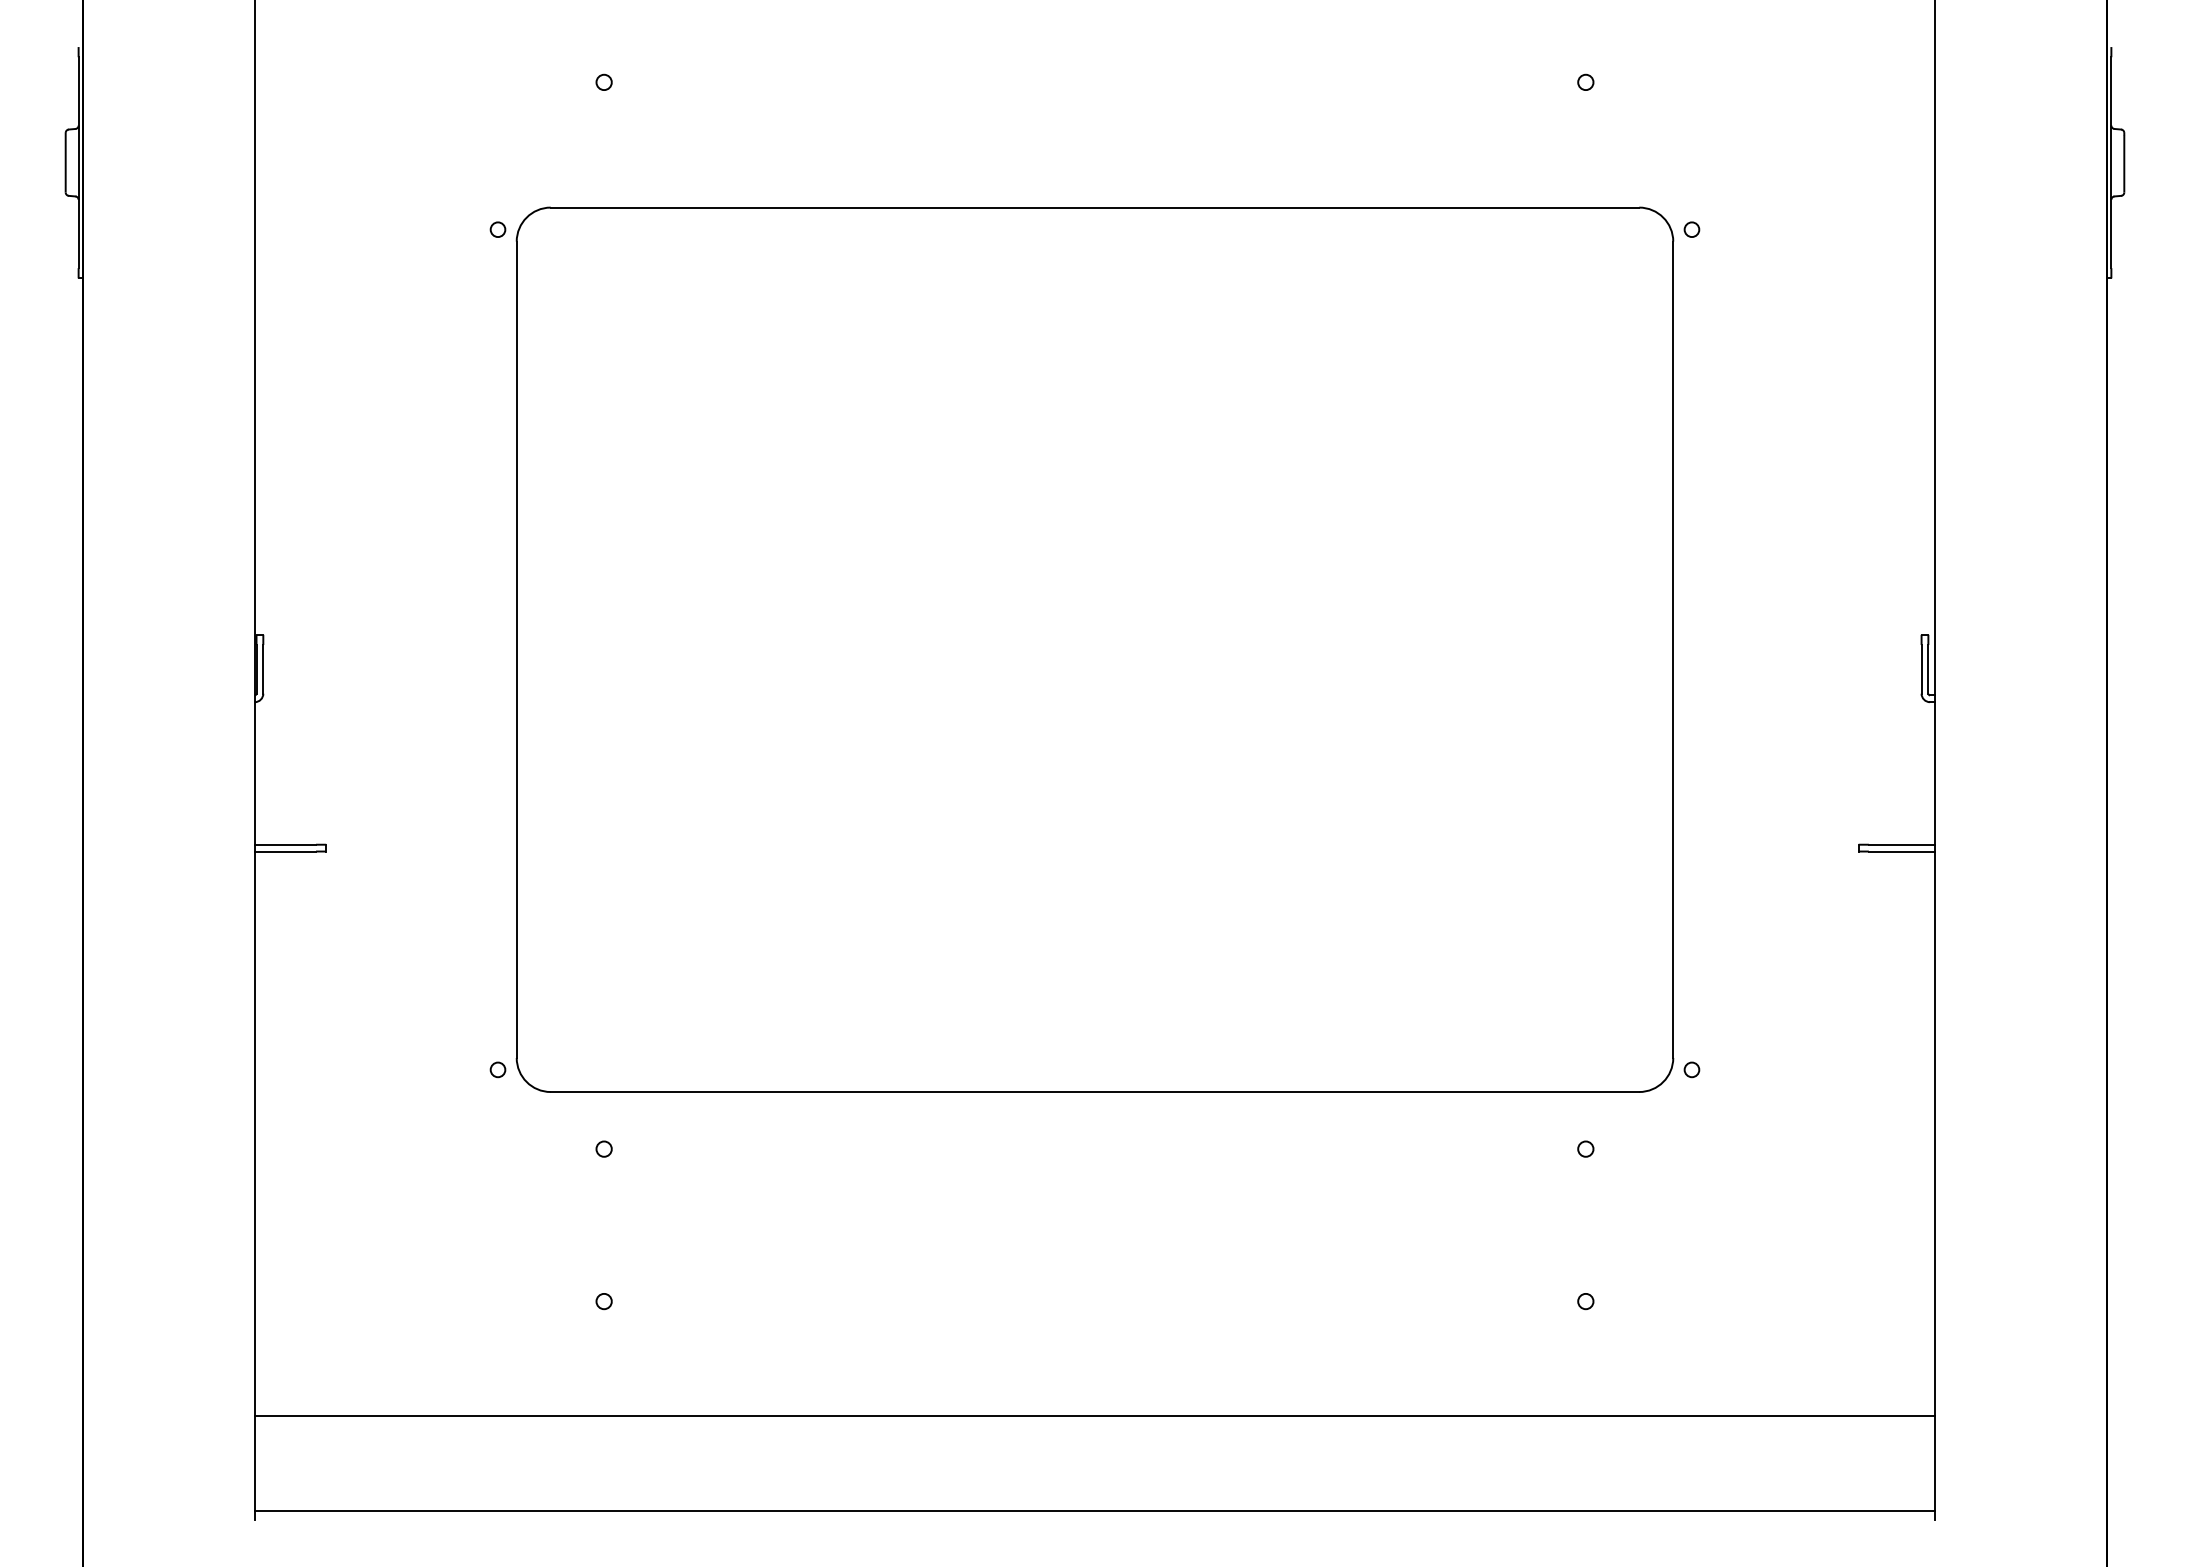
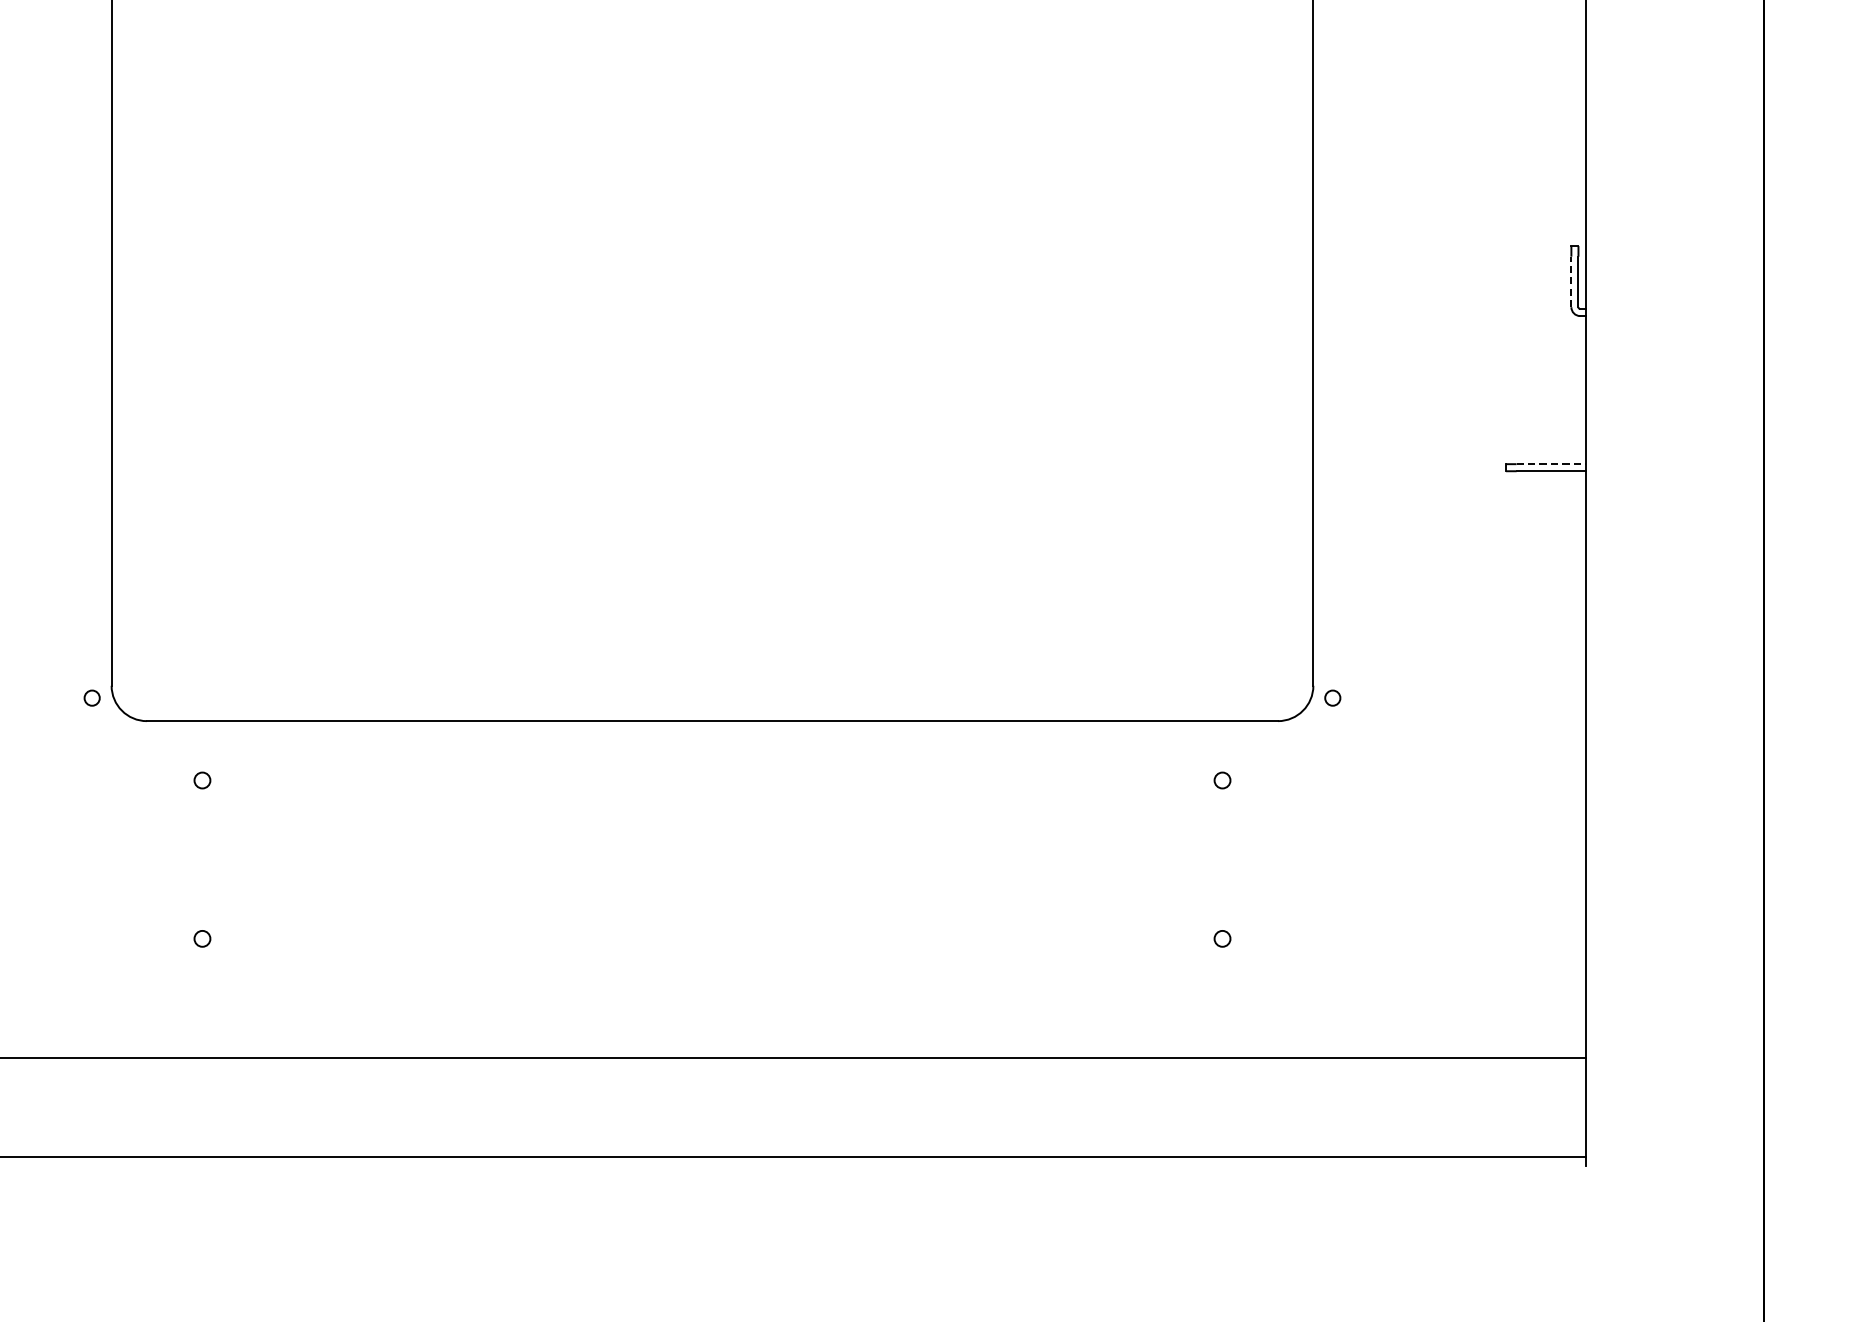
line: (1921, 668) -> (1571, 281), solid -> dashed
line: (1902, 844) -> (1551, 463), solid -> dashed

